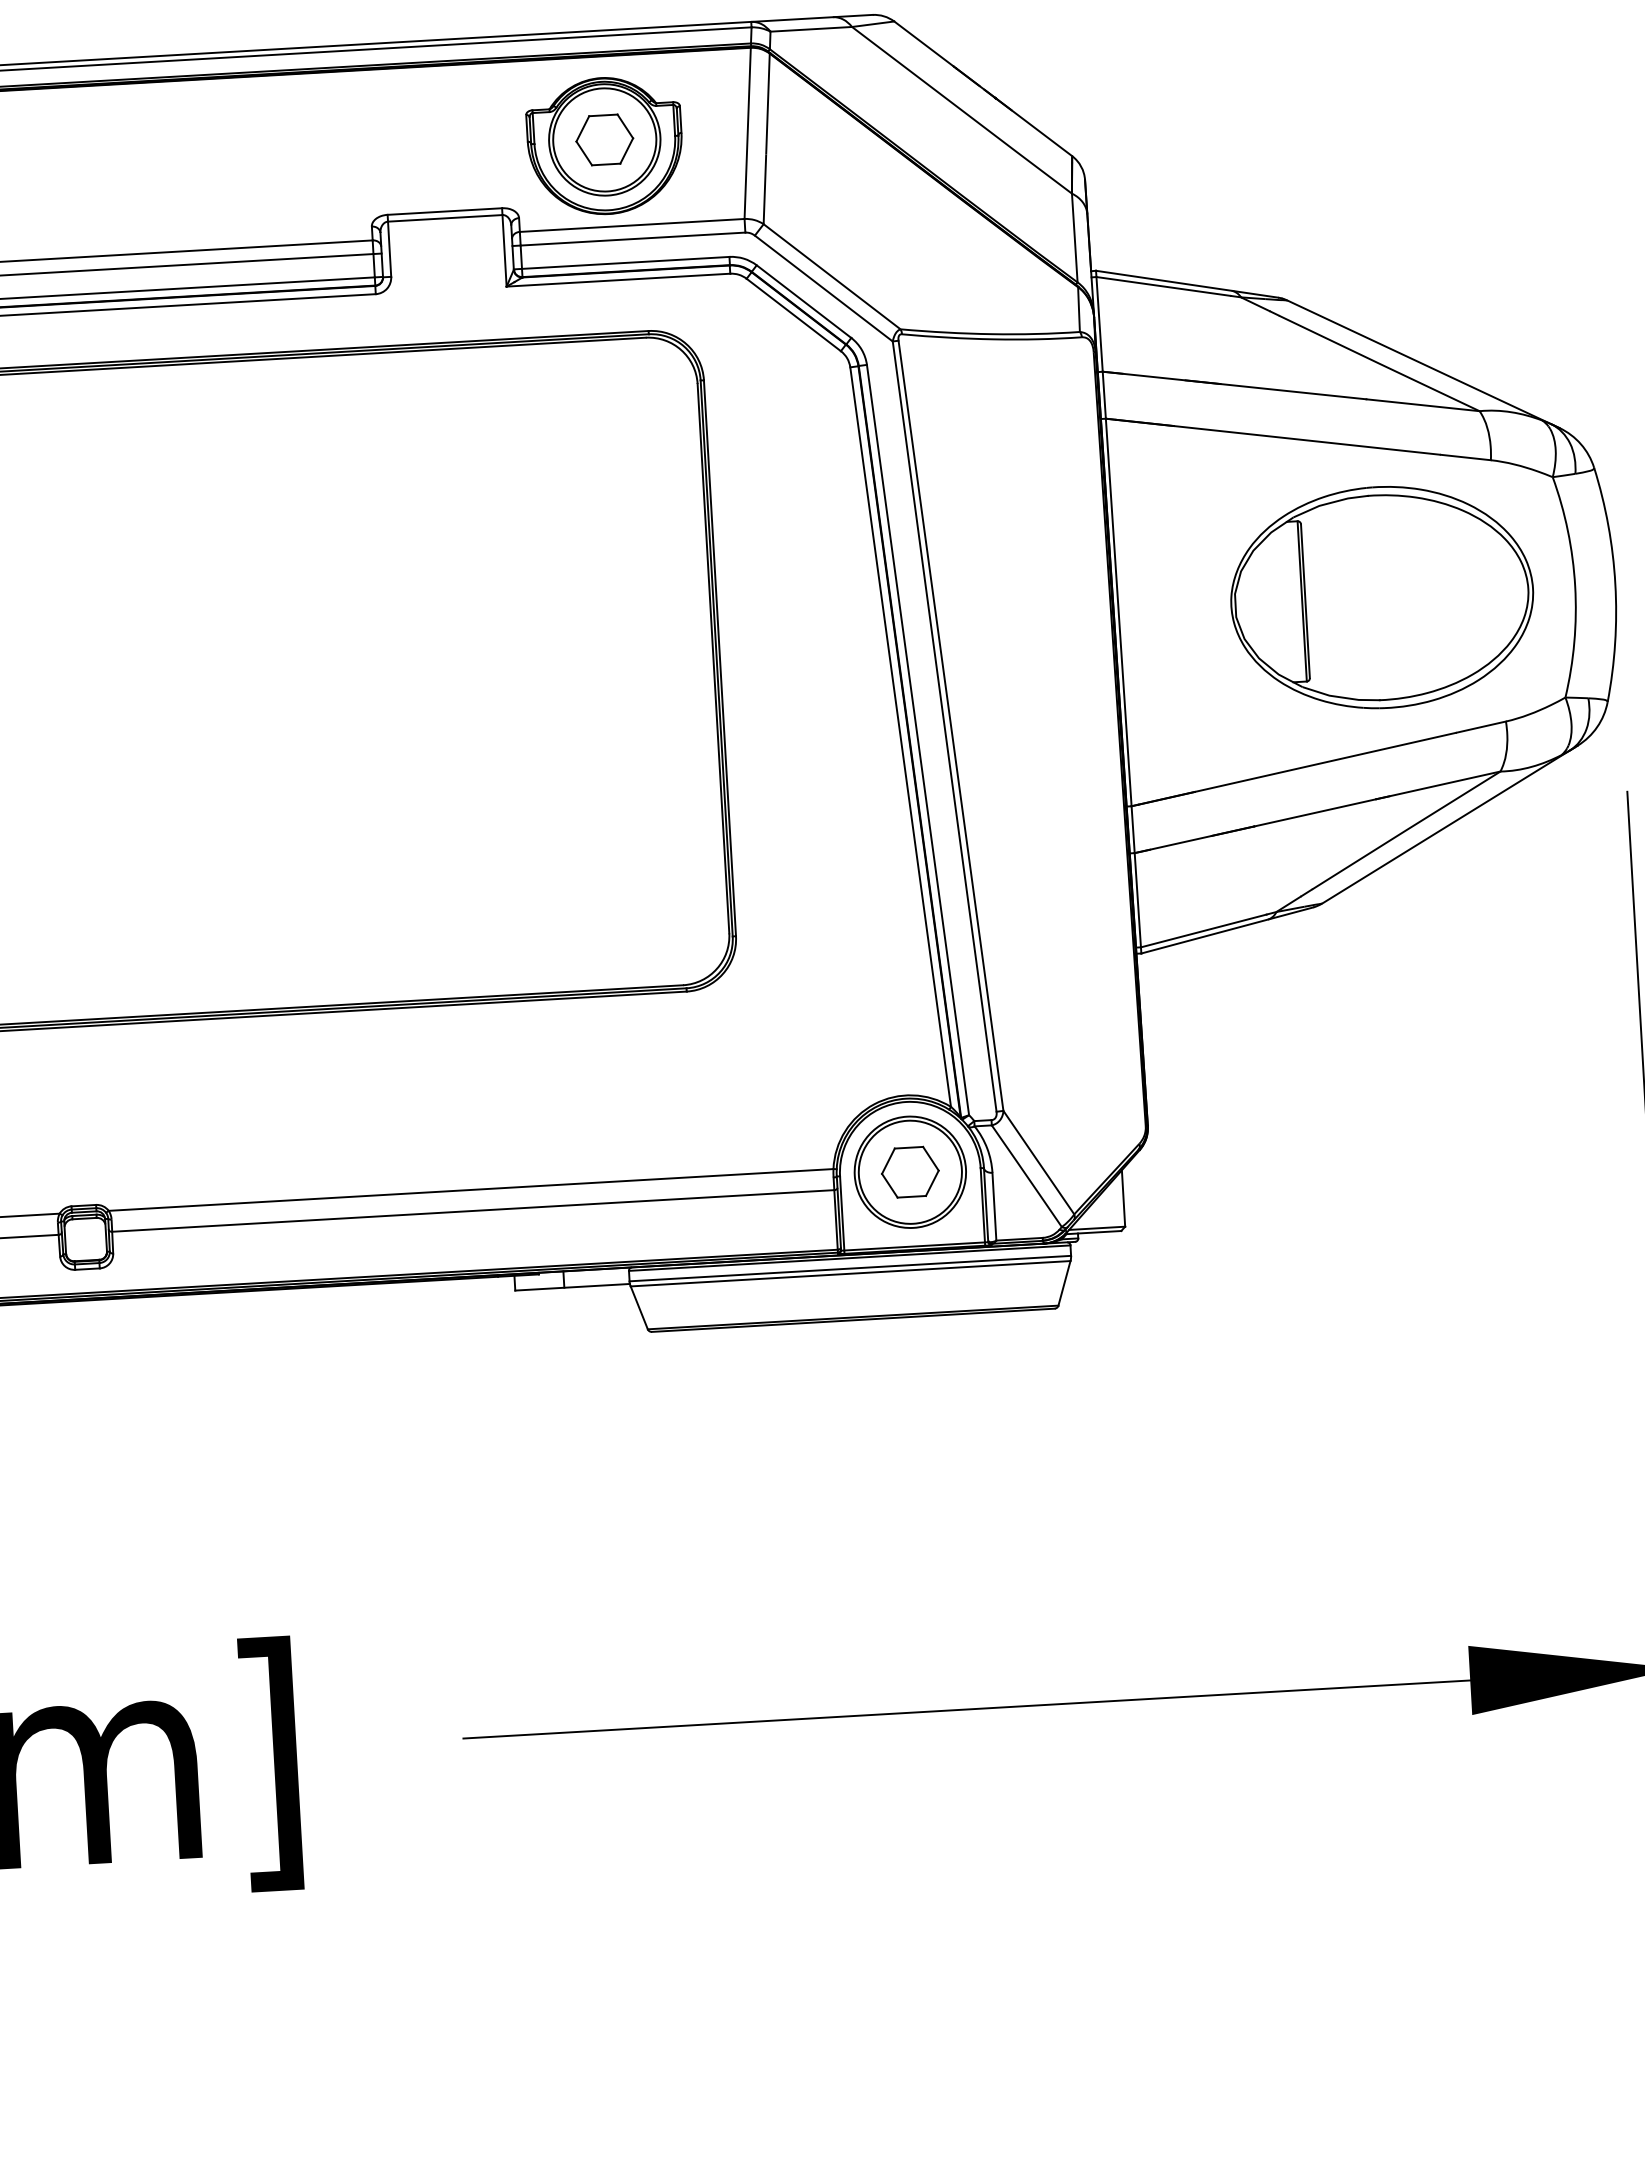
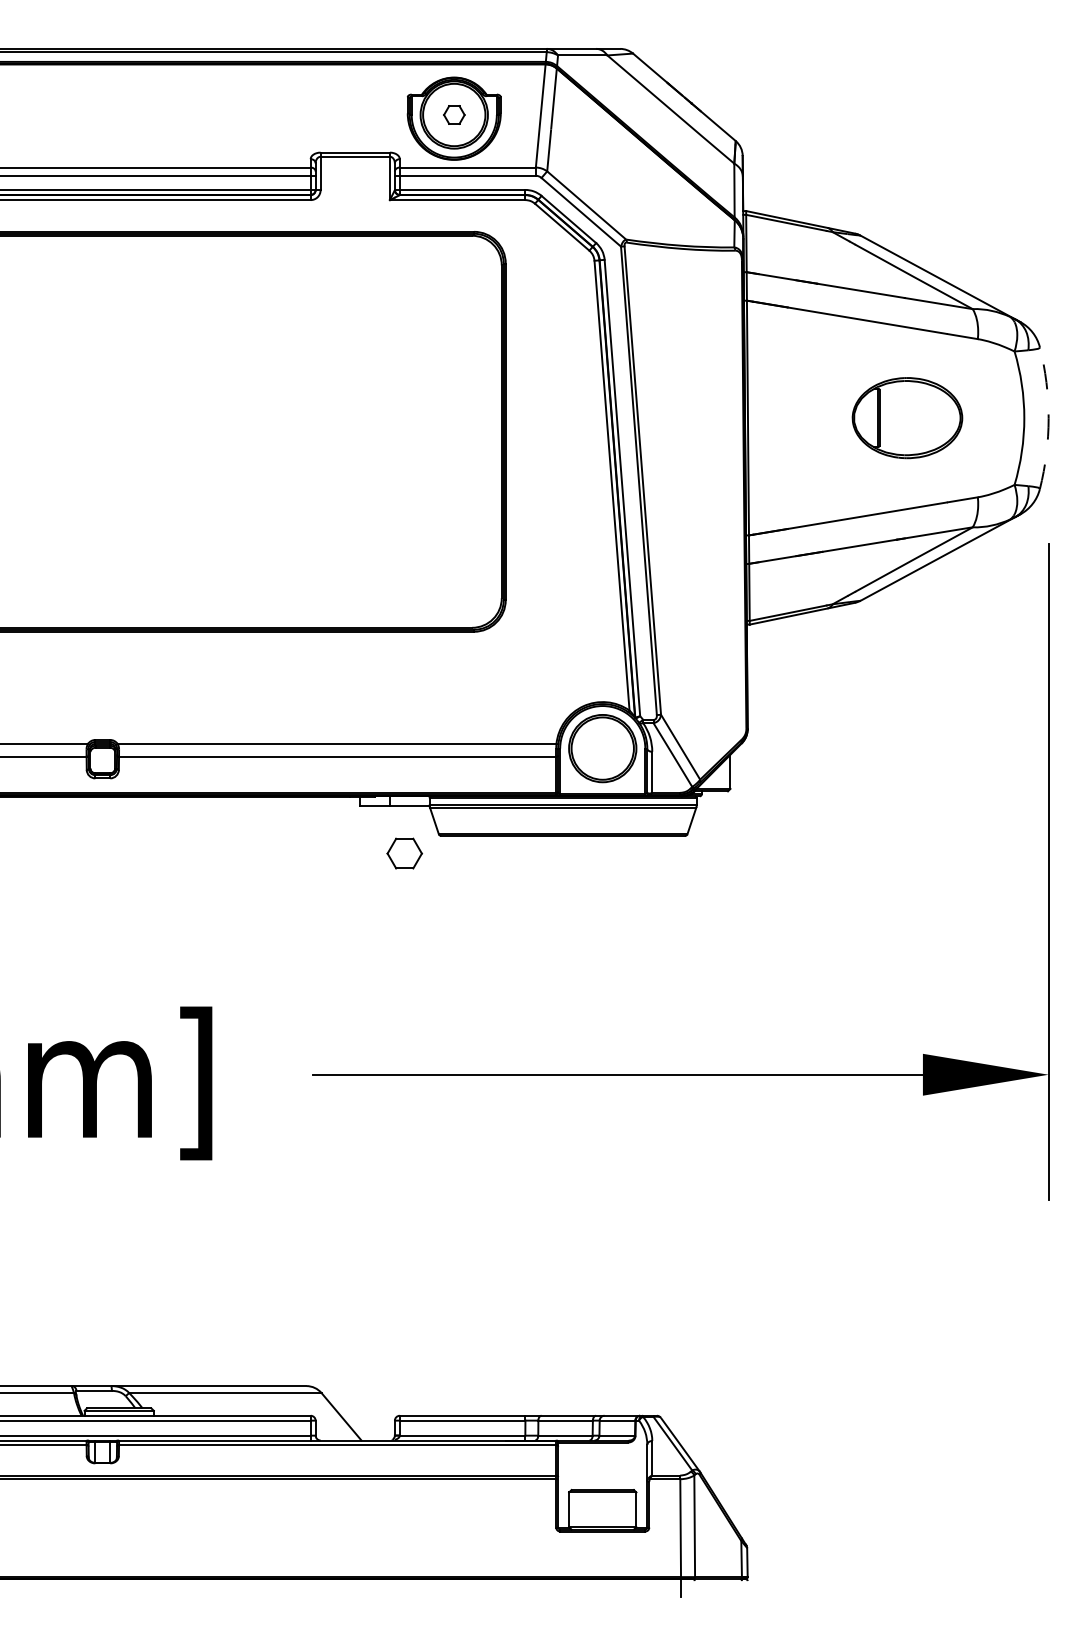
part: (605, 139) -> (454, 114), size x0.6
arc: (1615, 584) -> (1048, 418), solid -> dashed
part: (1382, 596) -> (907, 417), size x0.6
part: (909, 1172) -> (404, 853), moved

